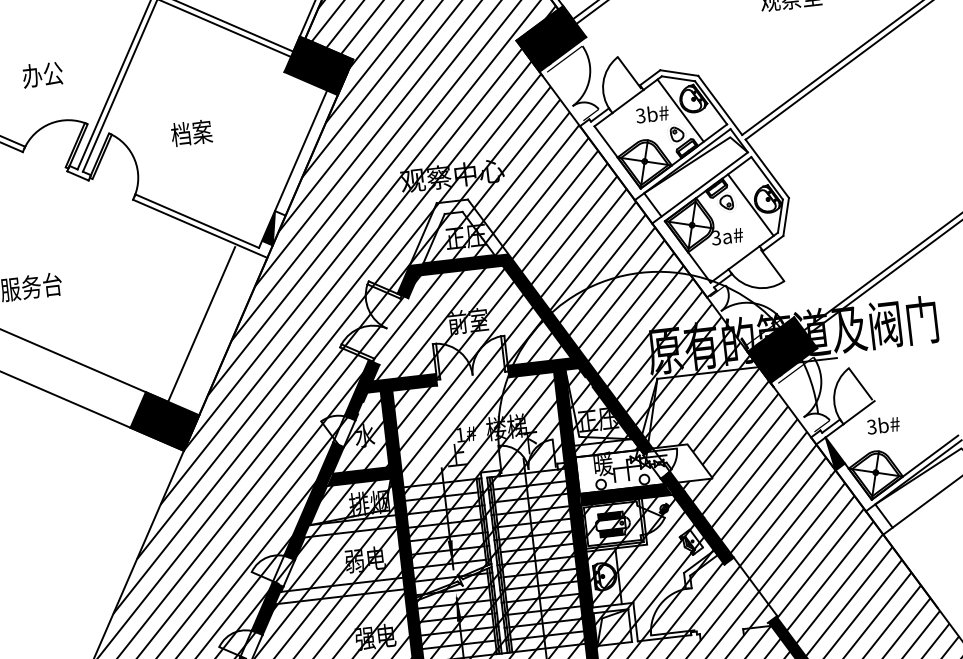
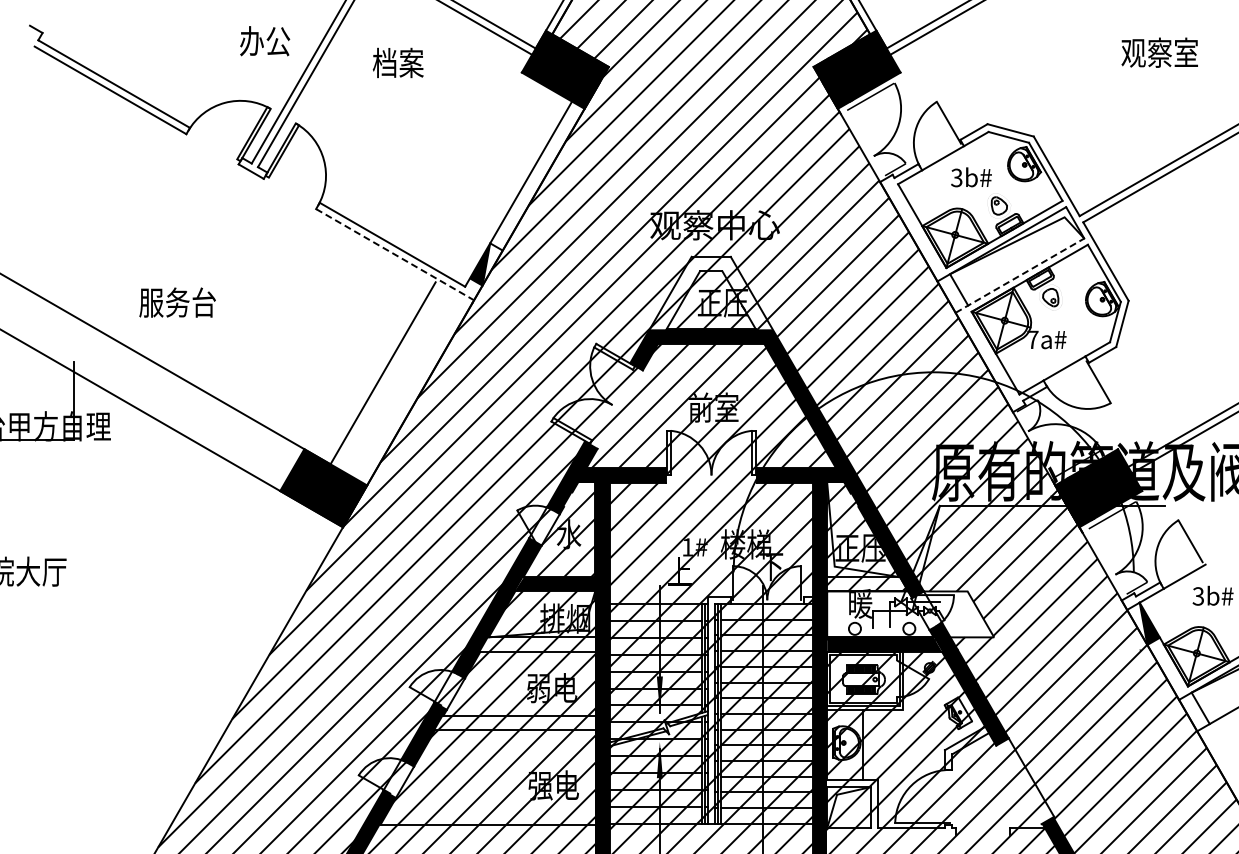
text: (43, 74) -> (265, 41), moved
line: (680, 110) -> (1006, 177), removed
text: (191, 132) -> (397, 62), moved
line: (700, 187) -> (1020, 275), solid -> dashed
line: (750, 204) -> (1080, 303), removed
line: (200, 228) -> (395, 254), solid -> dashed
text: (715, 237) -> (1032, 339), 3a# -> 7a#

